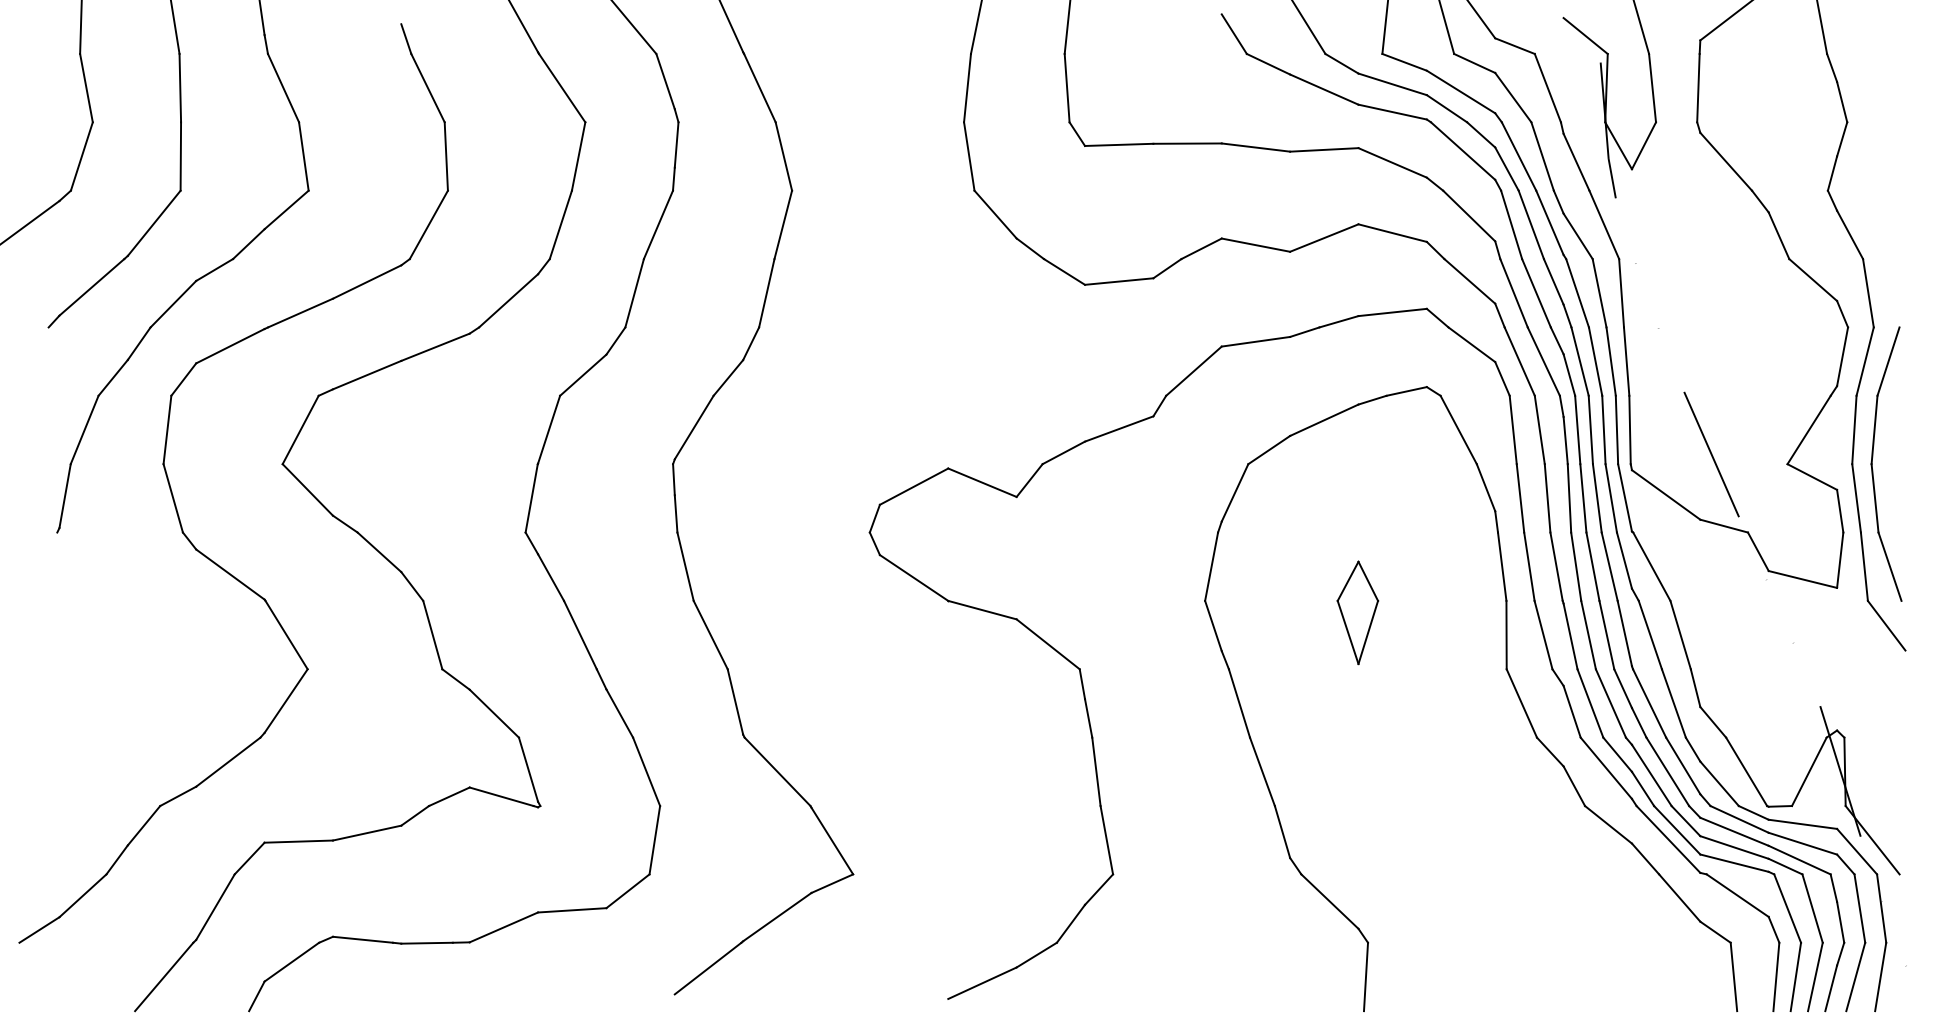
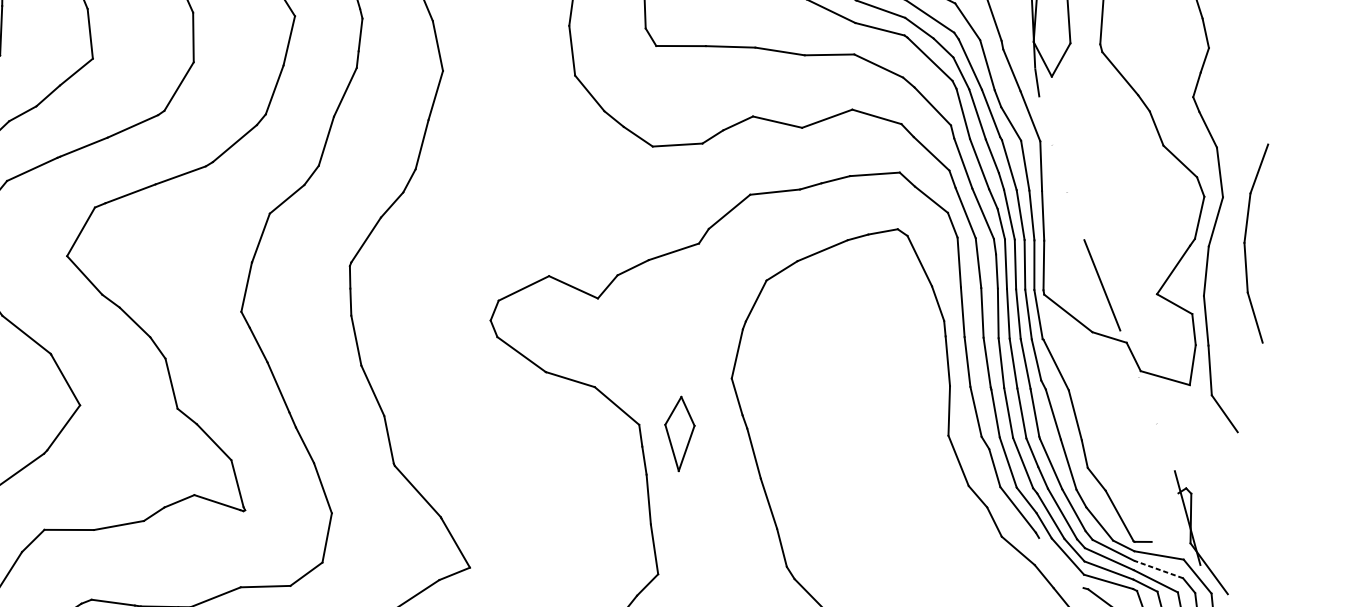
part: (1872, 463) -> (1245, 242), moved
part: (1357, 612) -> (679, 433), moved
line: (1809, 771) -> (1165, 517), removed
line: (1668, 839) -> (1061, 563), removed
line: (1802, 843) -> (1158, 569), solid -> dashed

